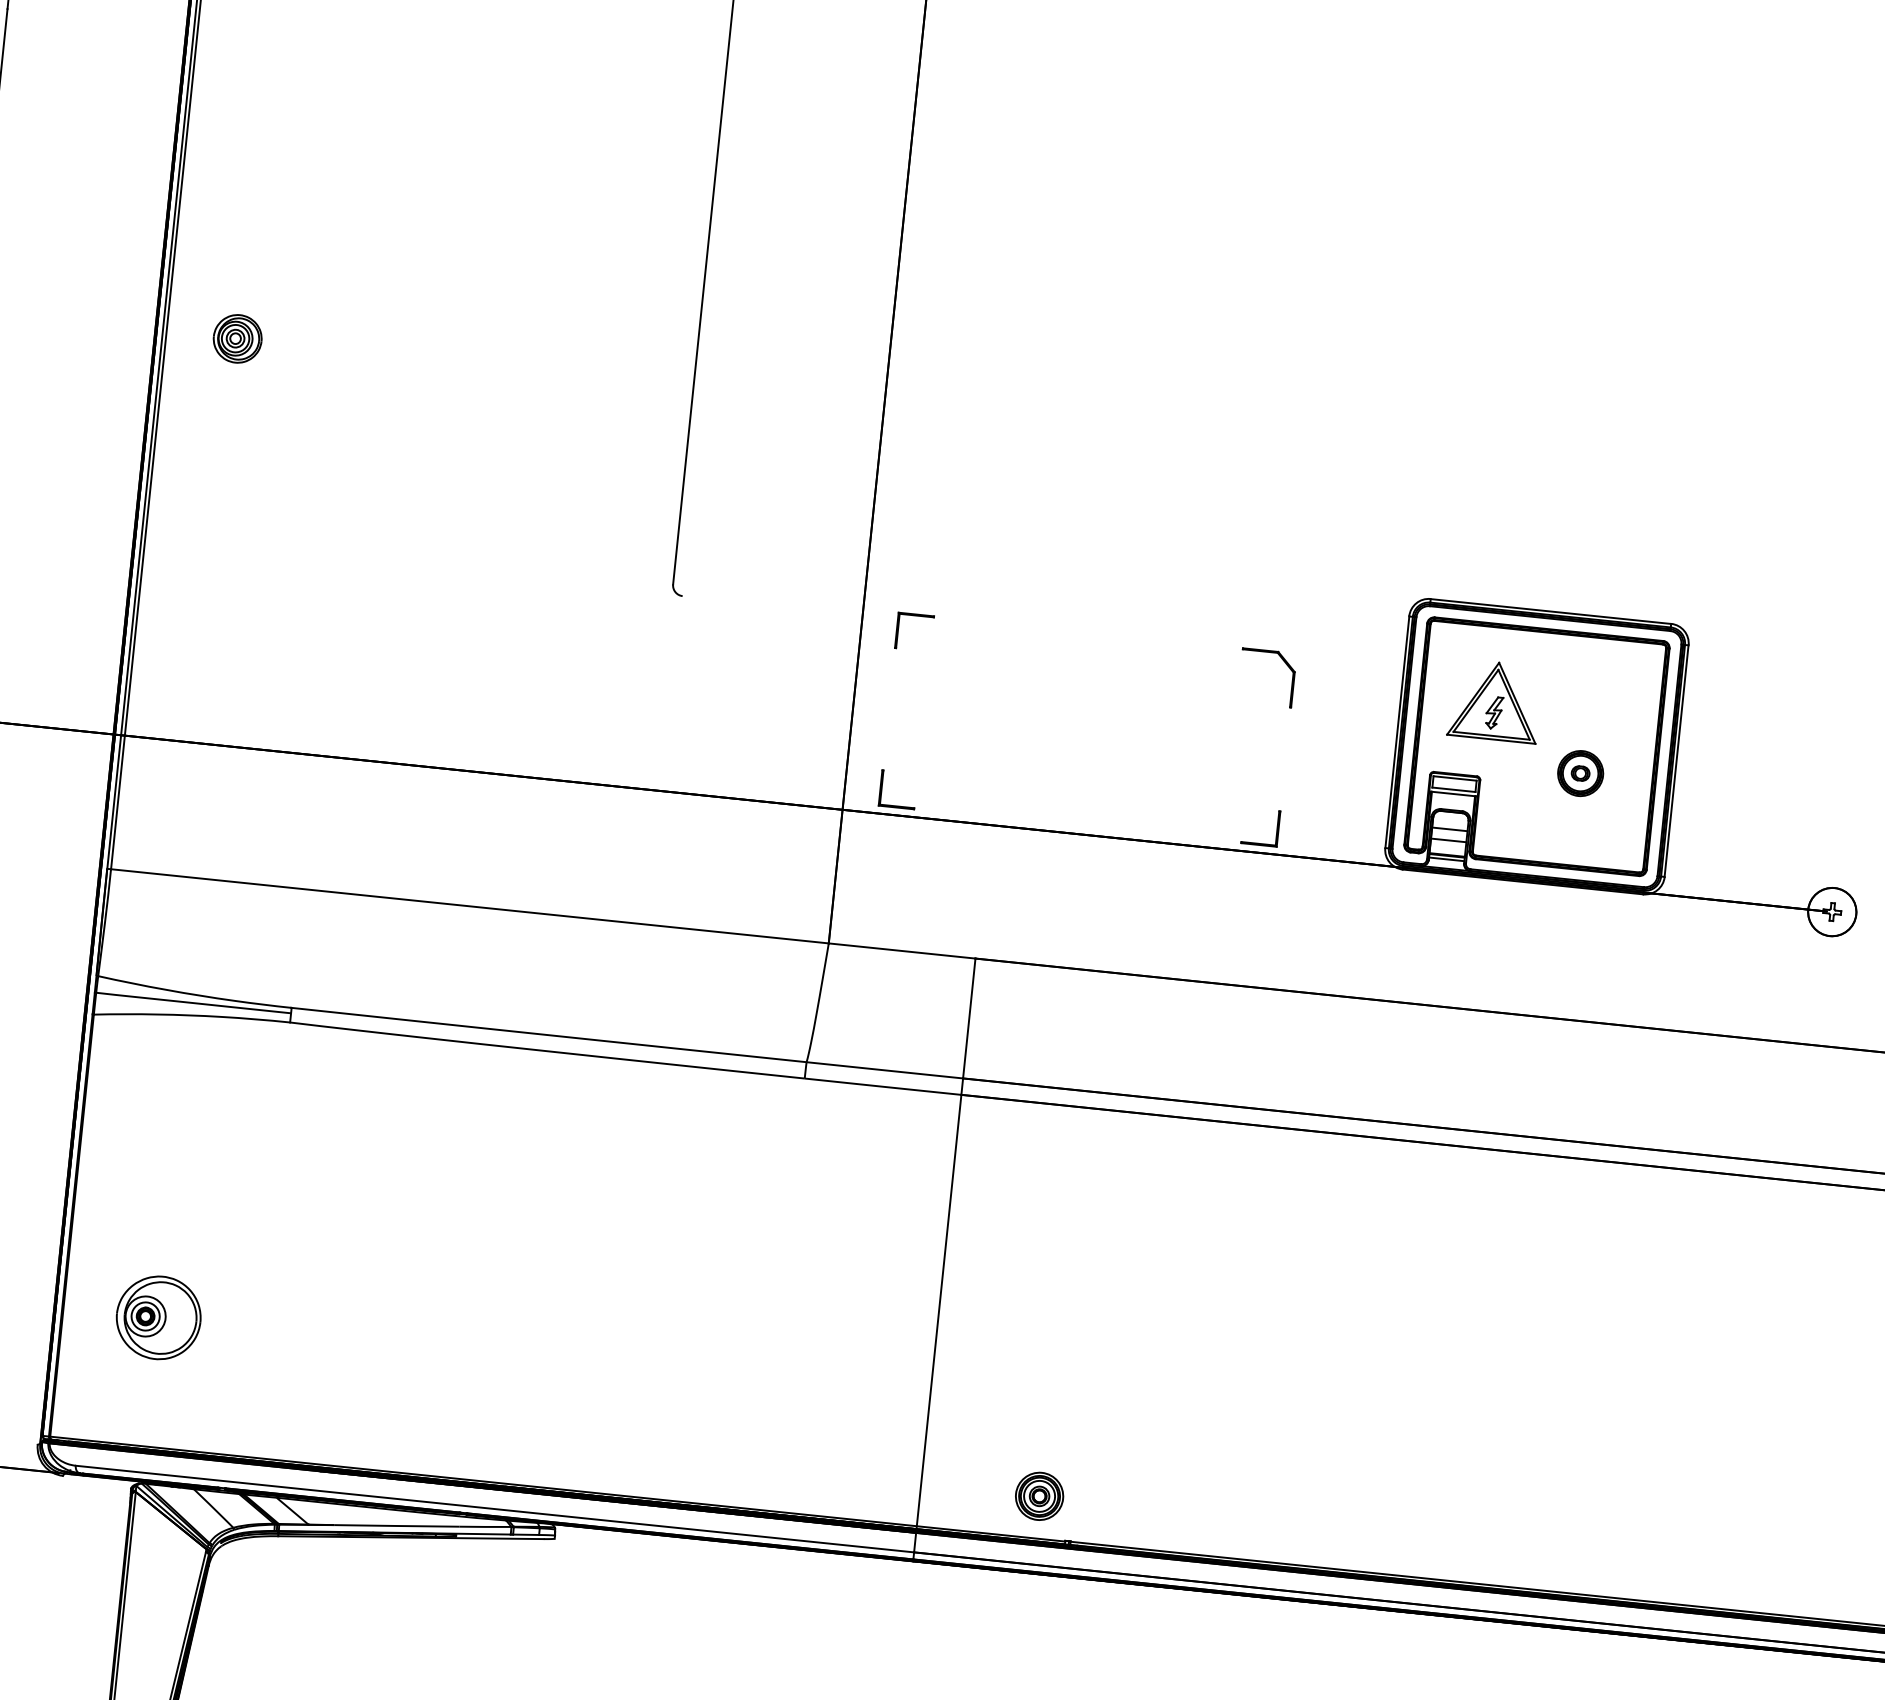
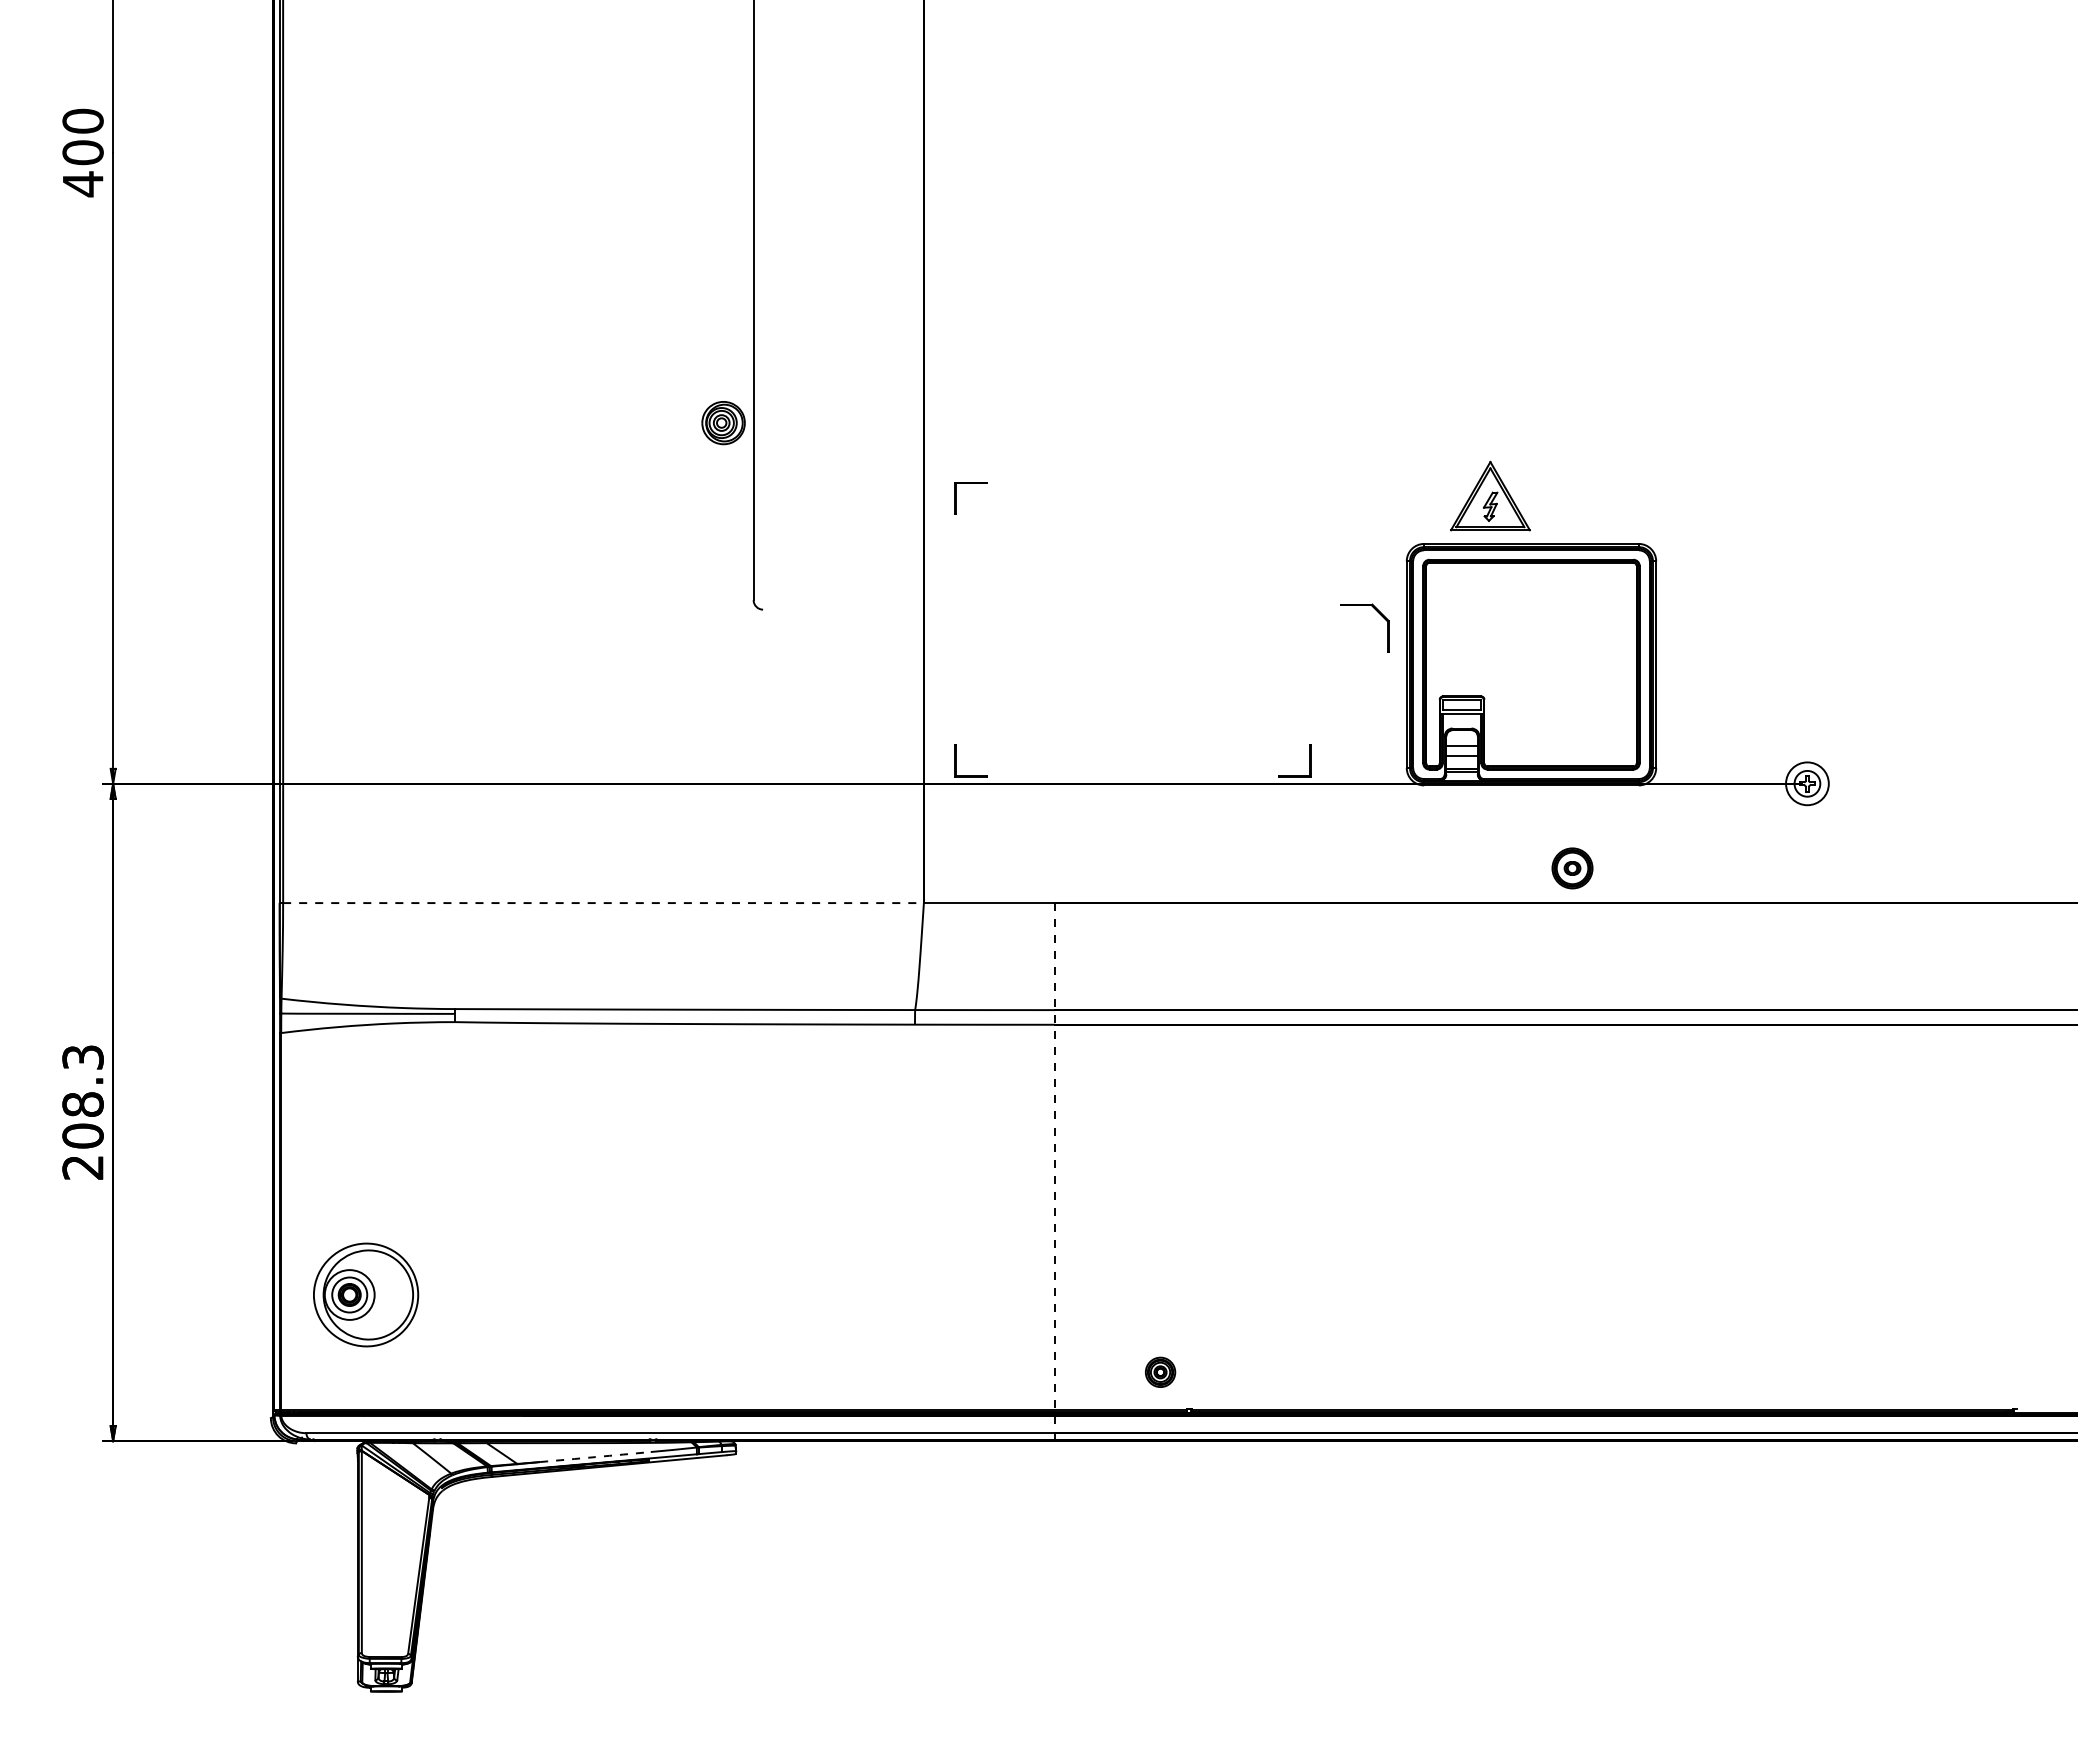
part: (237, 339) -> (723, 423), moved
part: (898, 630) -> (956, 498), moved
part: (1284, 662) -> (1378, 613), moved
part: (1495, 700) -> (1490, 495), moved
part: (1580, 773) -> (1572, 868), moved
line: (470, 906) -> (604, 903), solid -> dashed
circle: (1831, 911) -> (1806, 783), size x0.6
line: (943, 1260) -> (1054, 1172), solid -> dashed
part: (159, 1317) -> (366, 1294), size x1.4
part: (1039, 1496) -> (1160, 1372), size x0.7
arc: (396, 1526) -> (595, 1457), solid -> dashed

